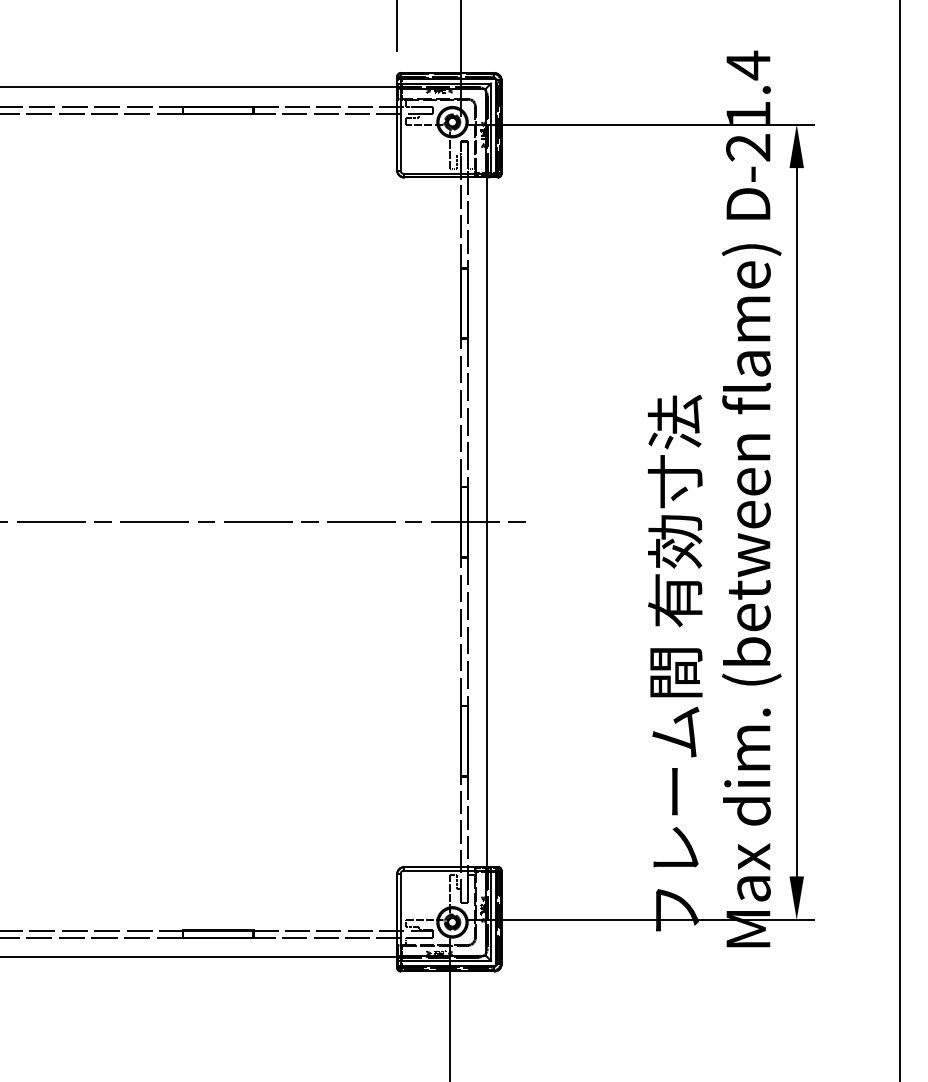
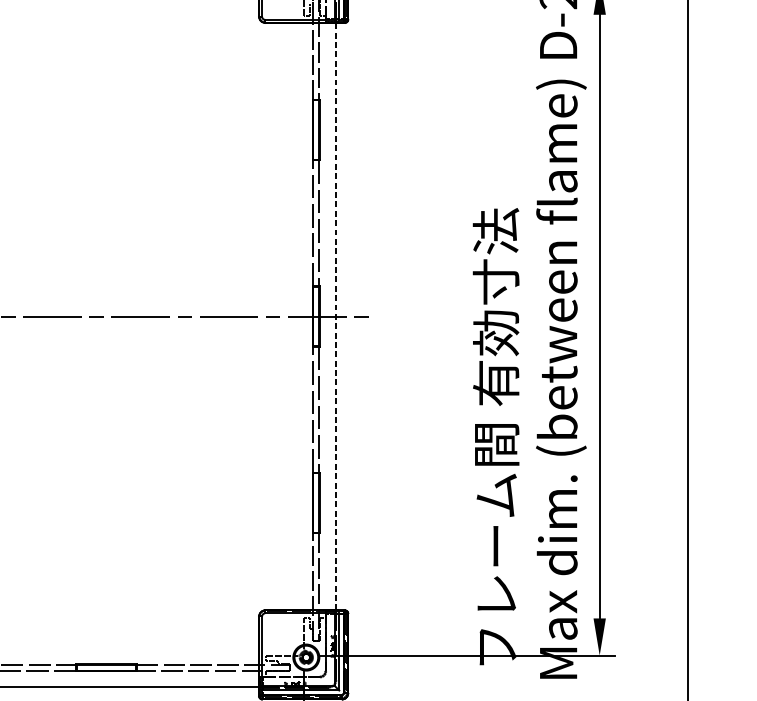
line: (487, 522) -> (336, 316), solid -> dashed

